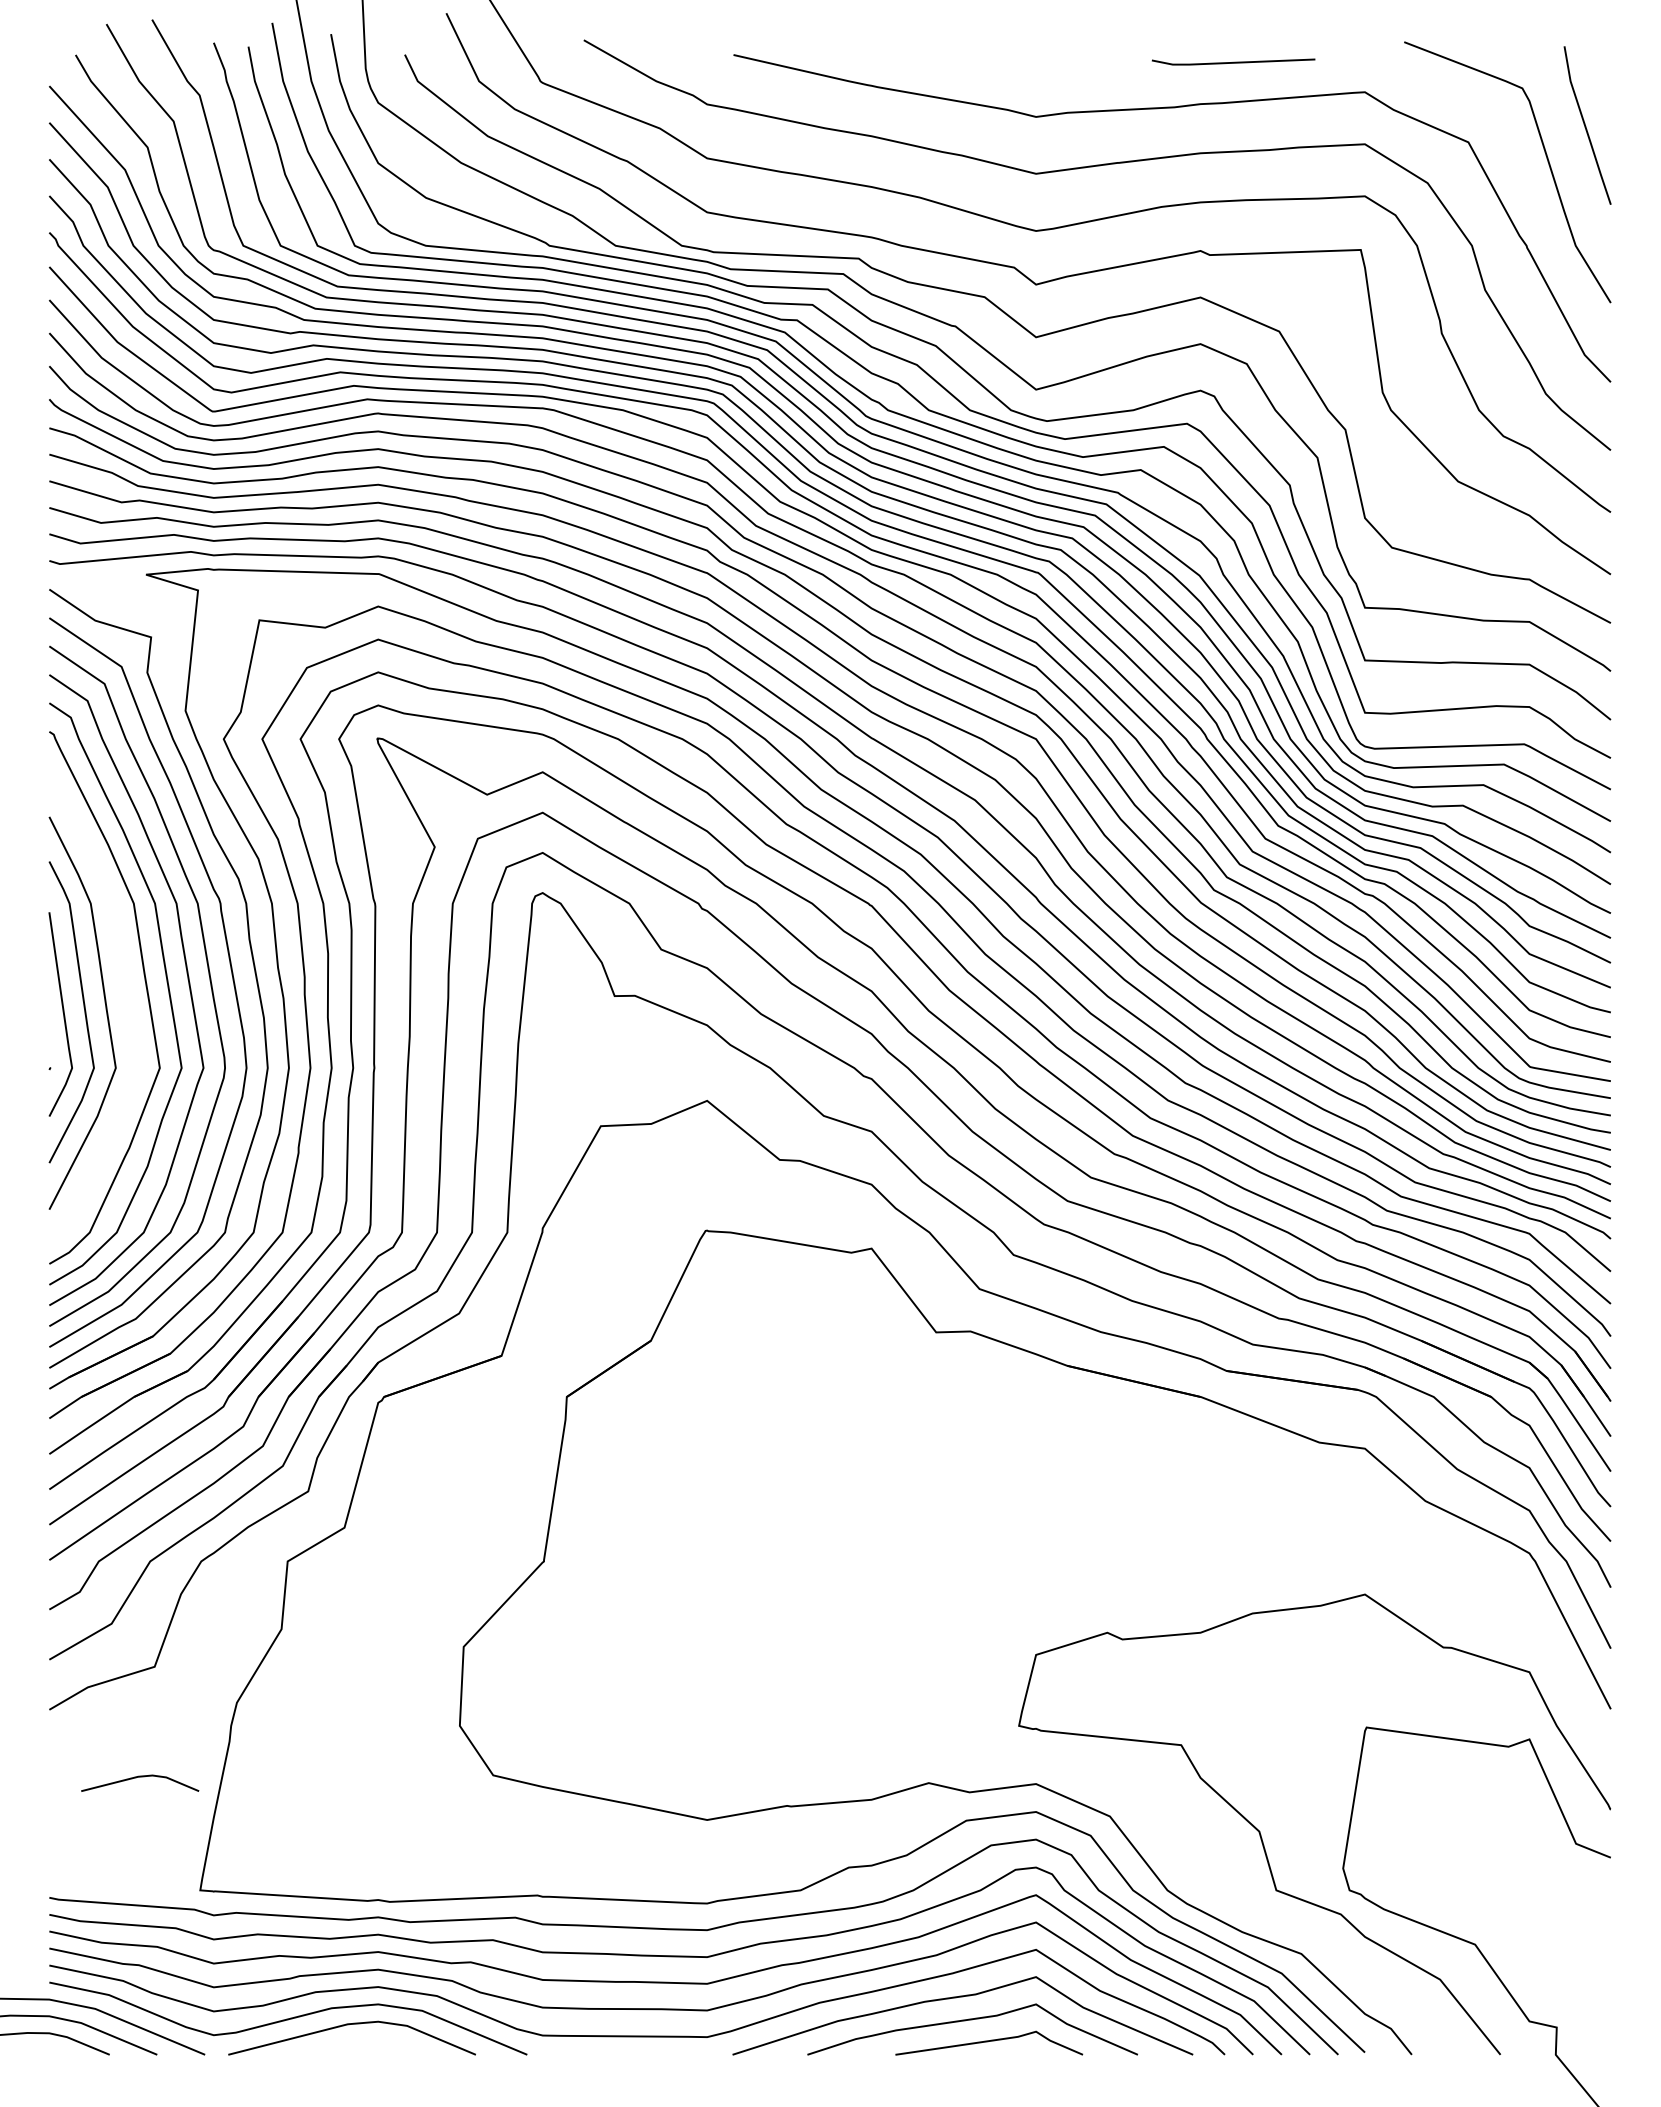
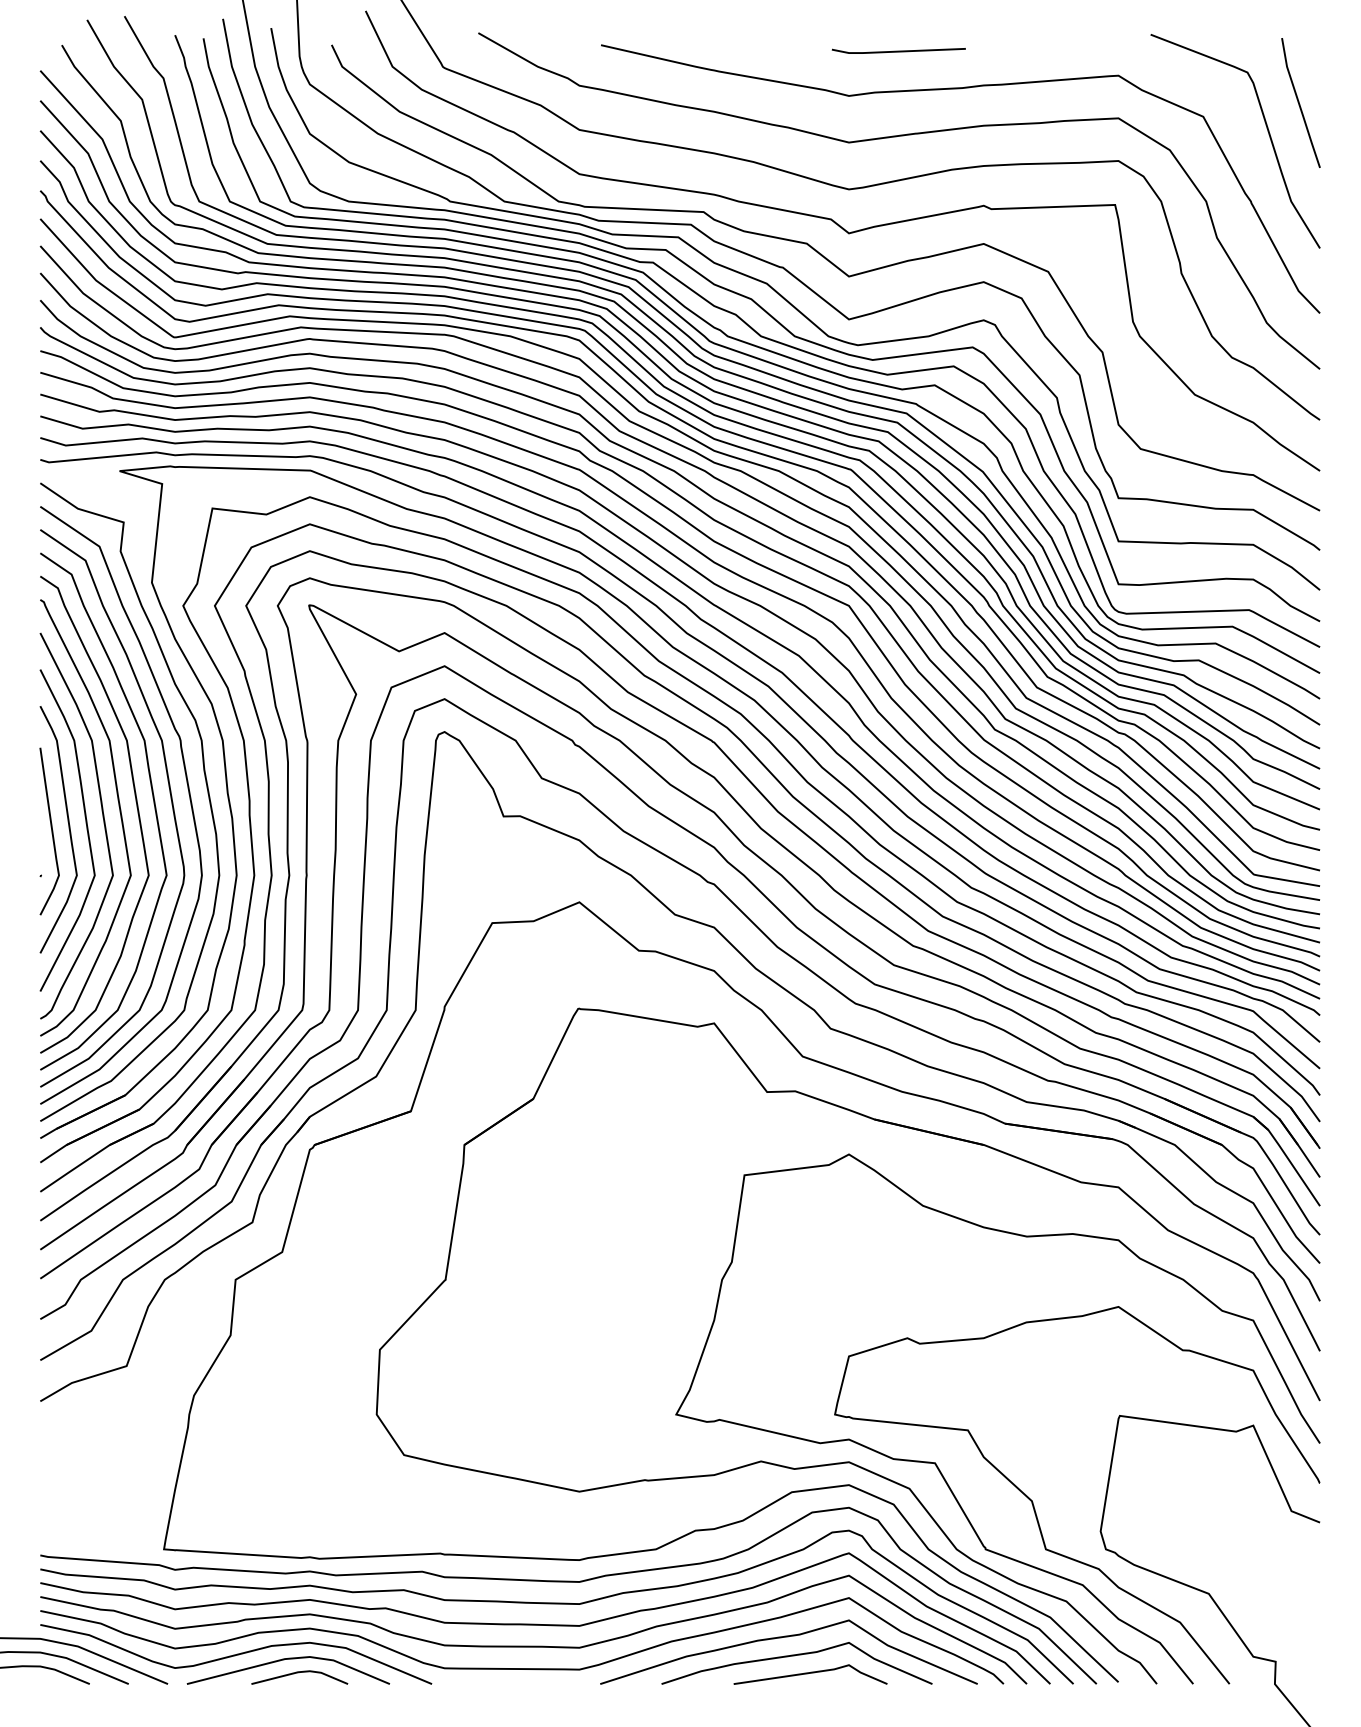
line: (1233, 61) -> (898, 50), moved
curve: (126, 1005) -> (103, 824), added
line: (138, 1778) -> (298, 1673), moved
curve: (1142, 1785) -> (936, 1463), added

